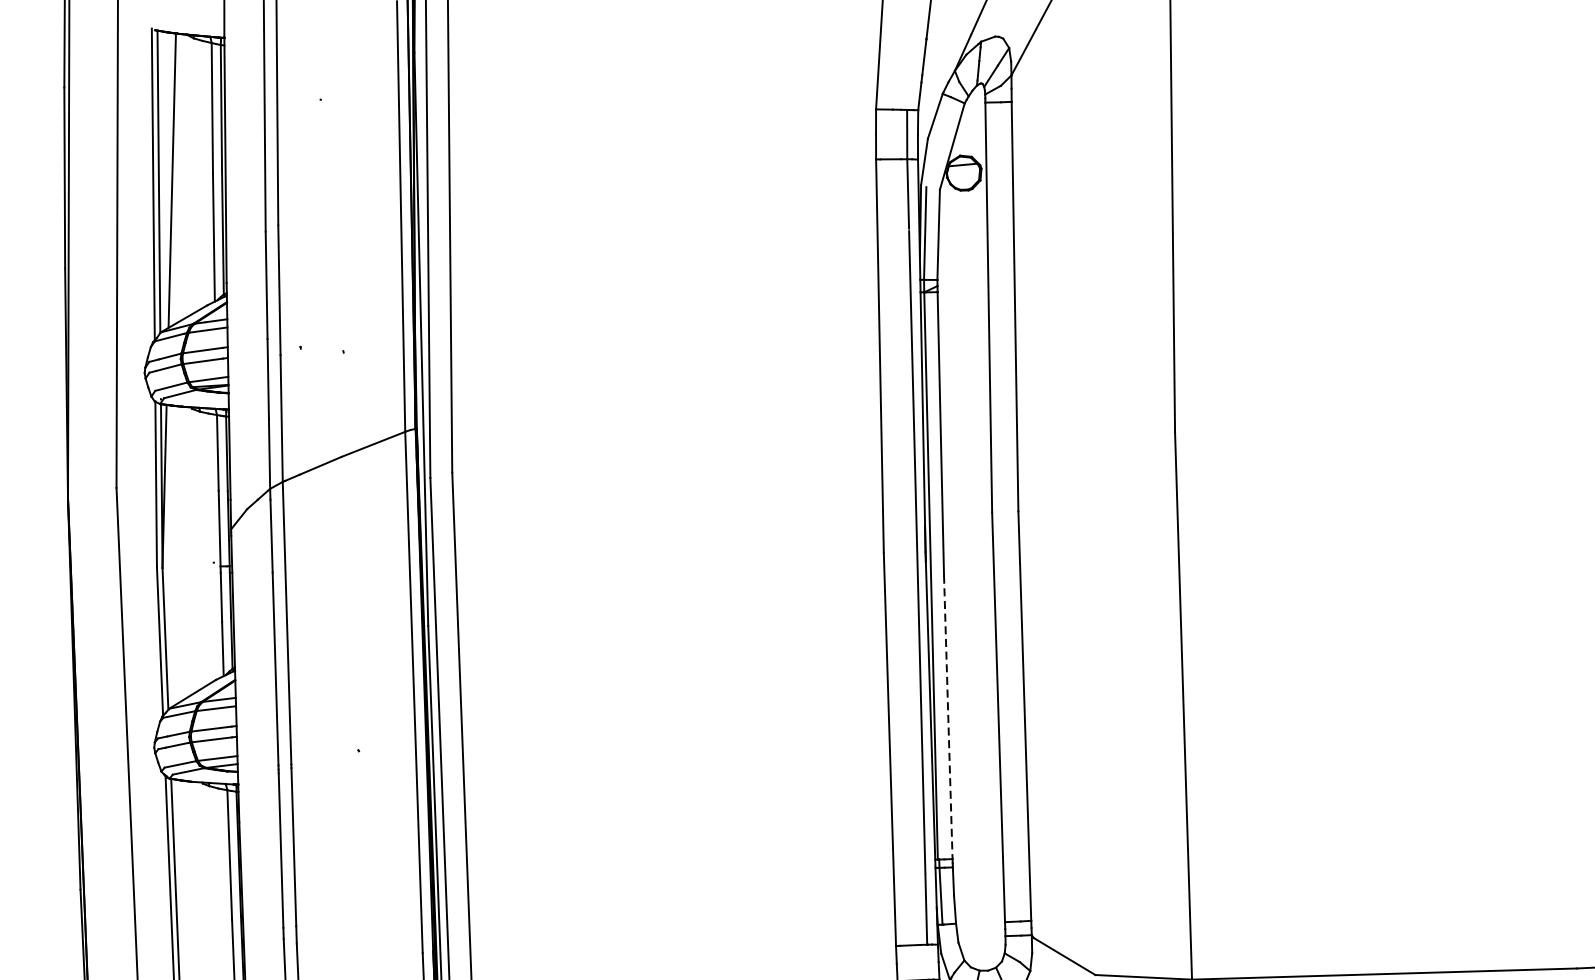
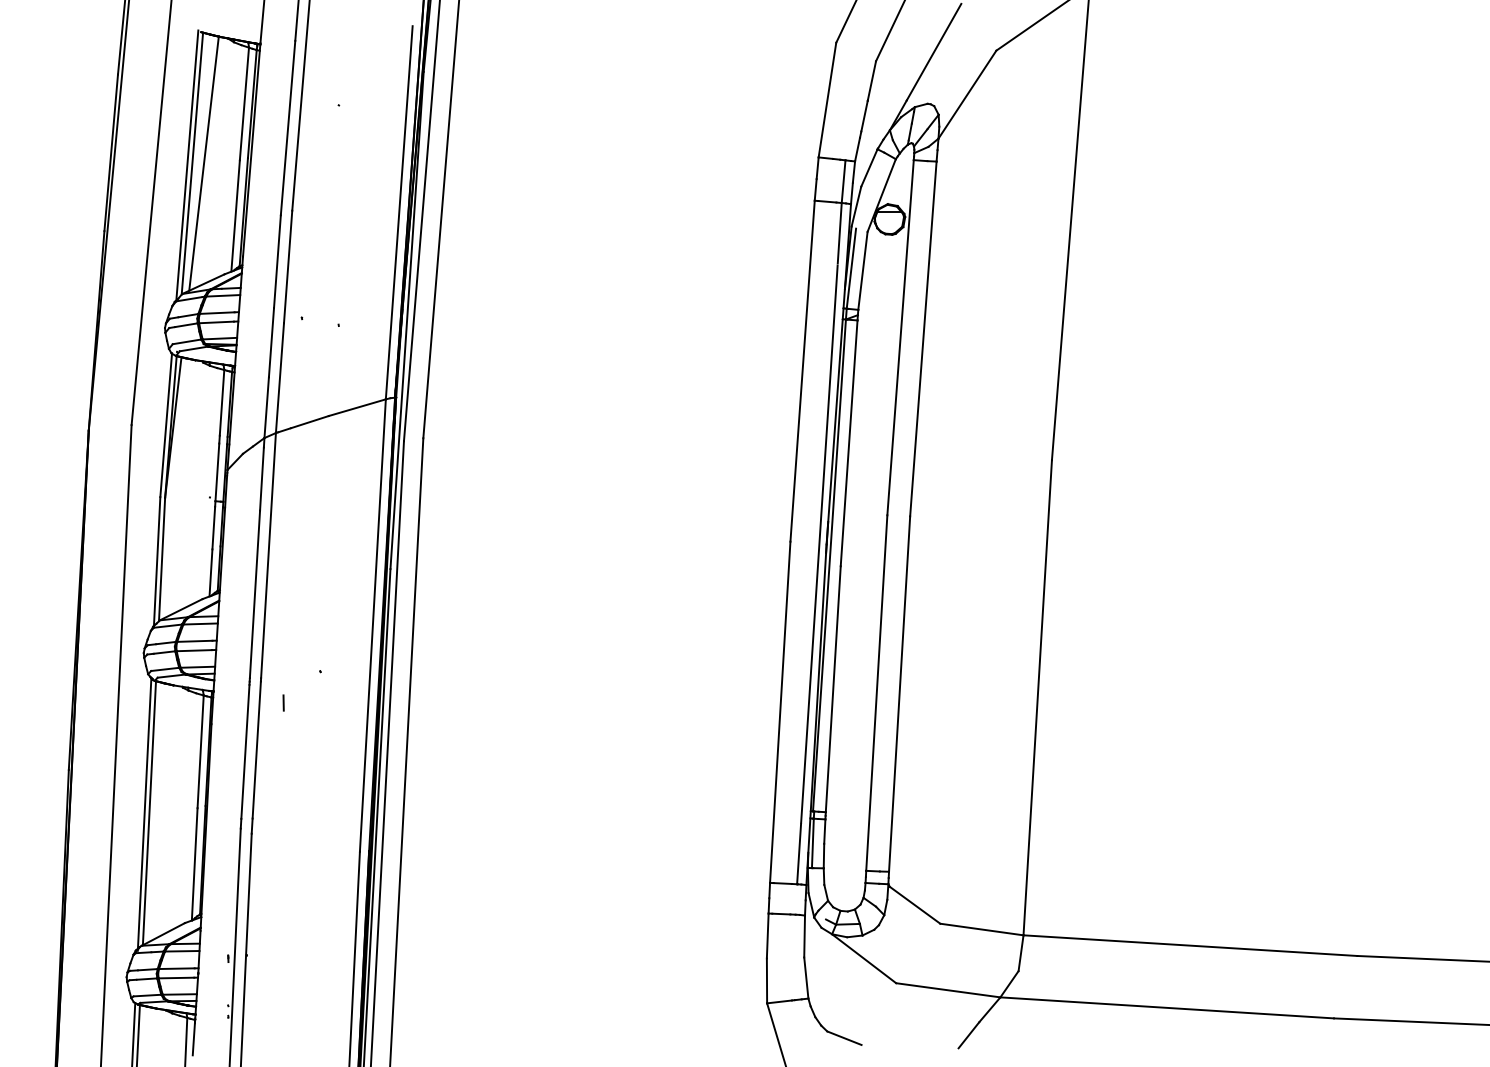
line: (948, 717) -> (833, 689), dashed -> solid
line: (319, 789) -> (283, 702), added

